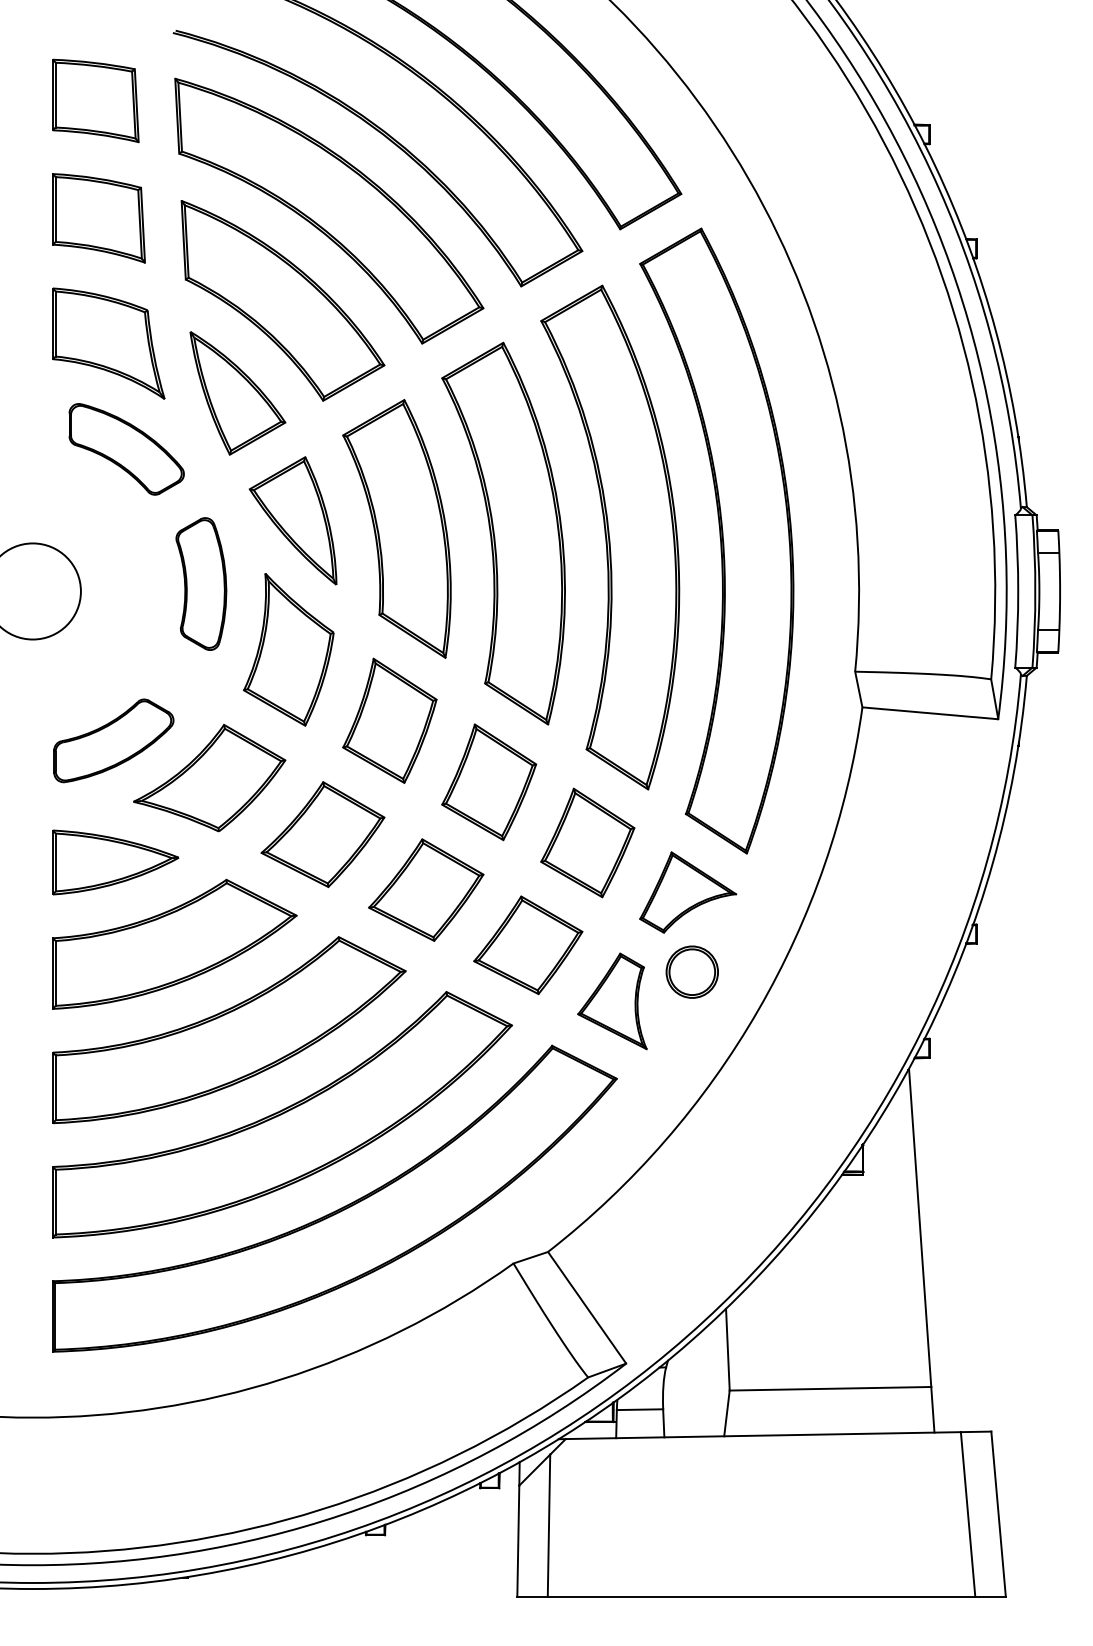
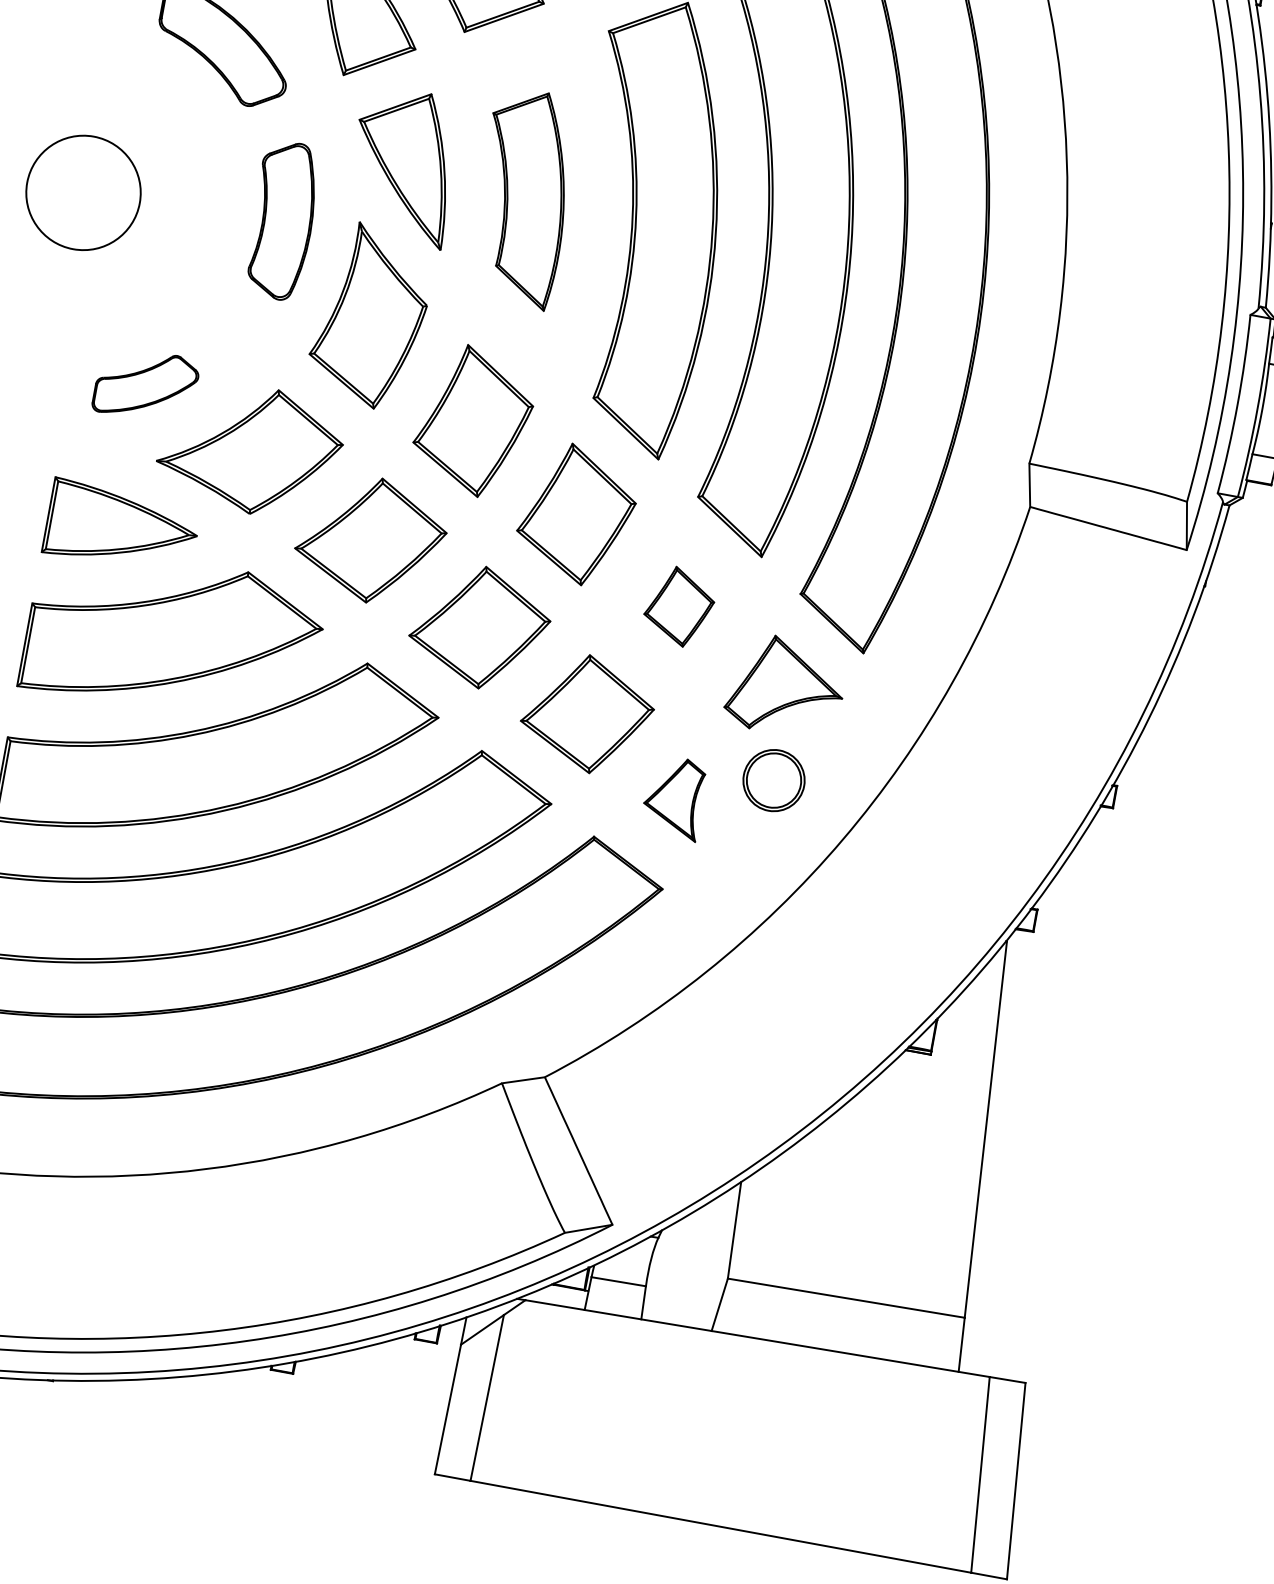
part: (396, 528) -> (522, 197), size x0.7
part: (113, 740) -> (145, 384), size x0.7
part: (587, 842) -> (679, 606), size x0.6
part: (612, 1001) -> (674, 797), size x0.7

